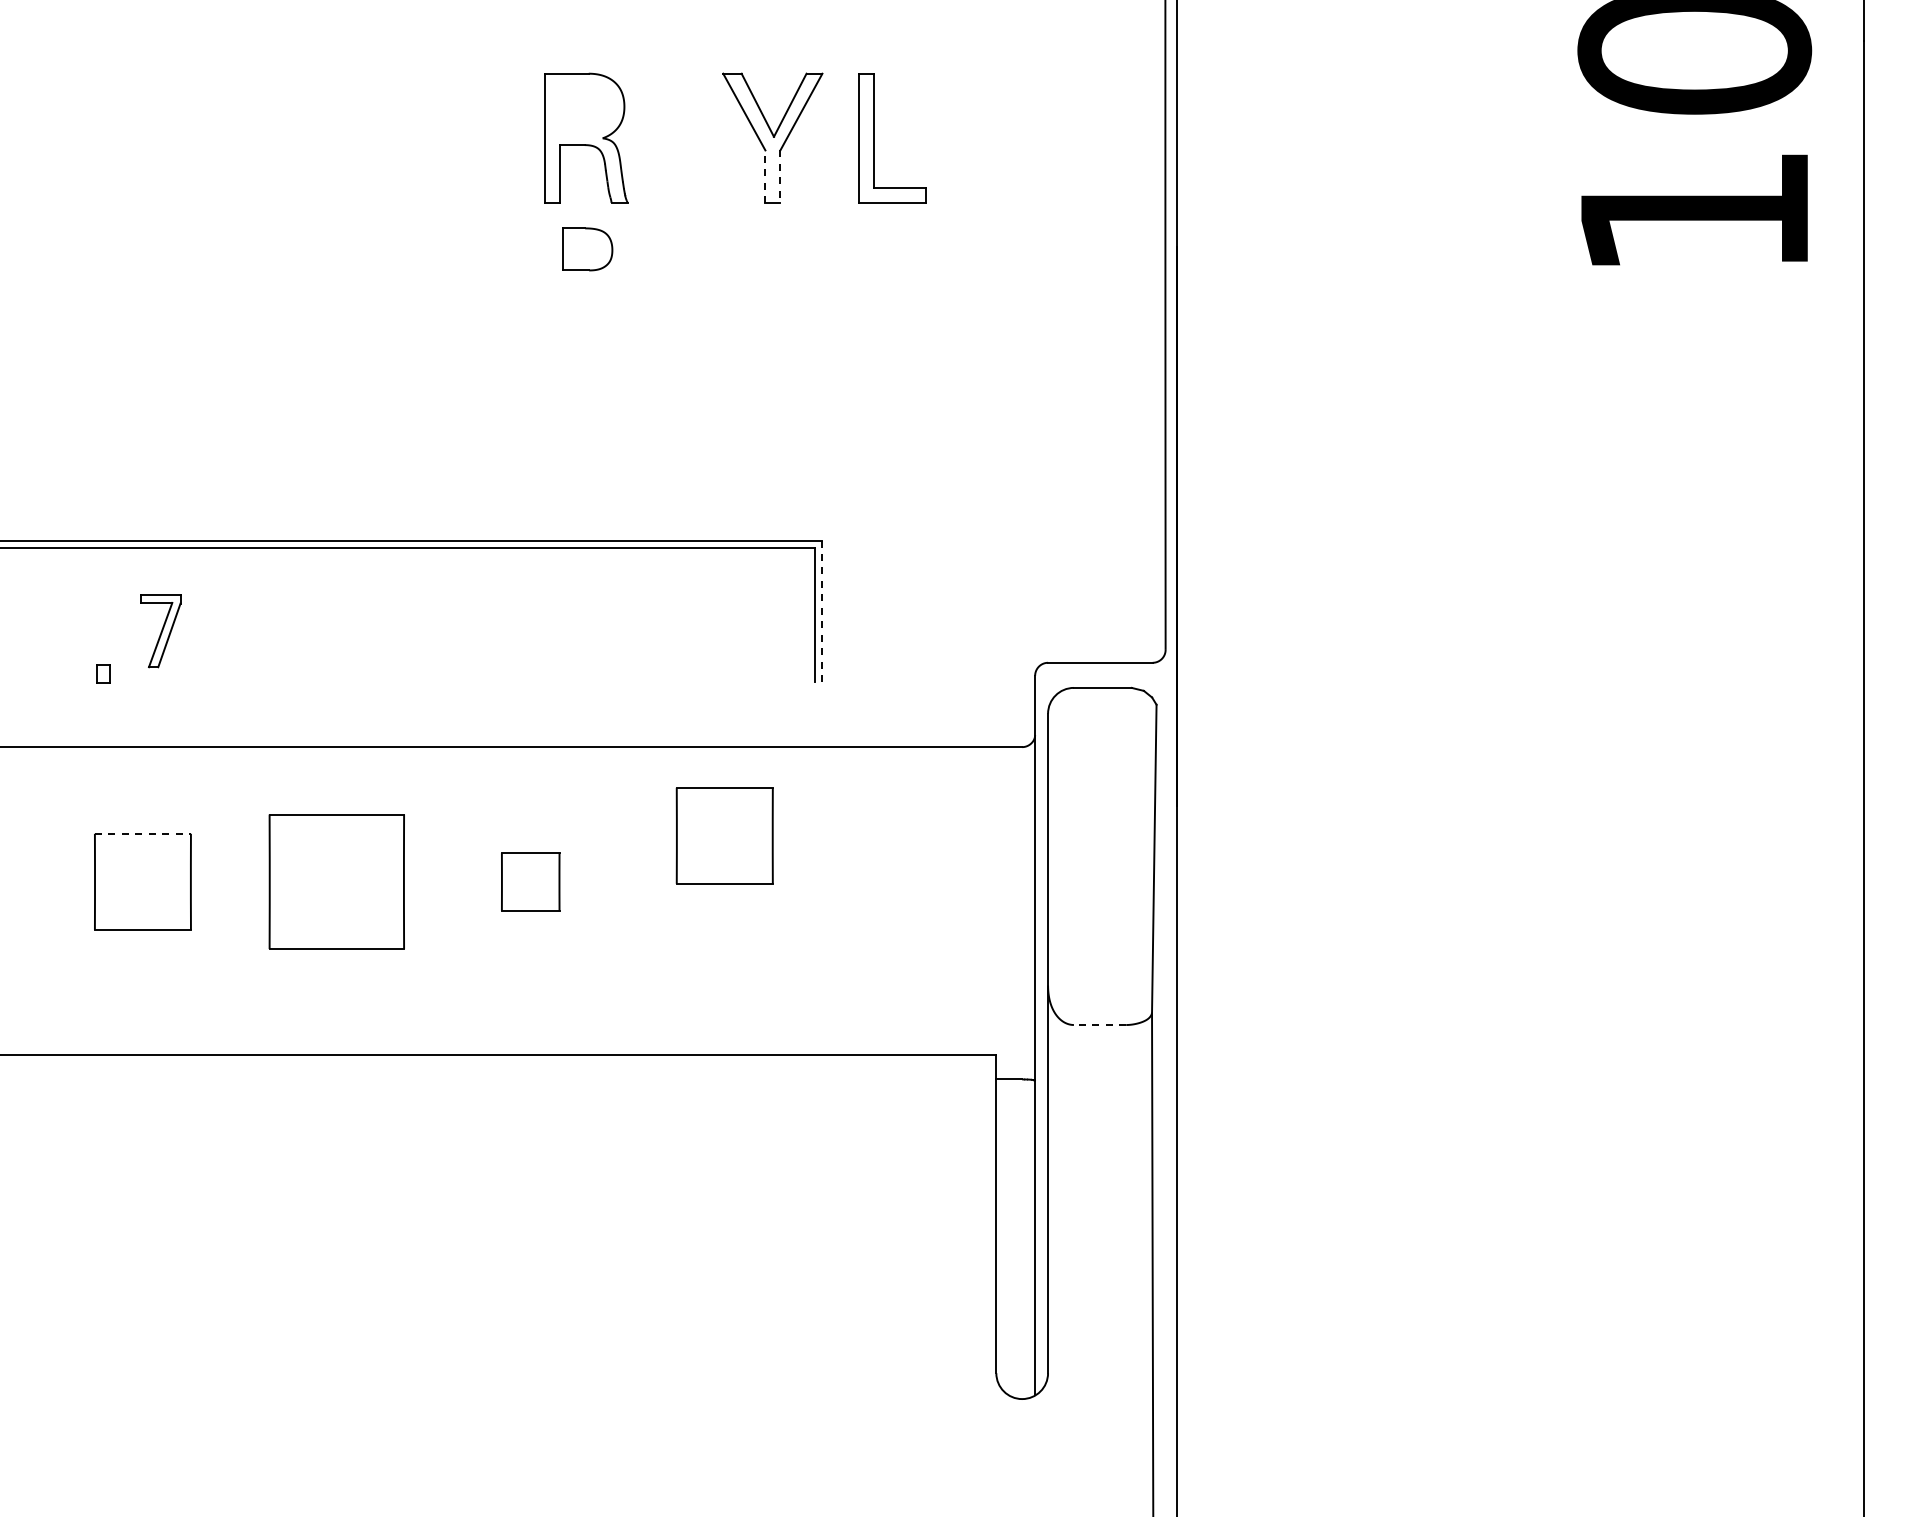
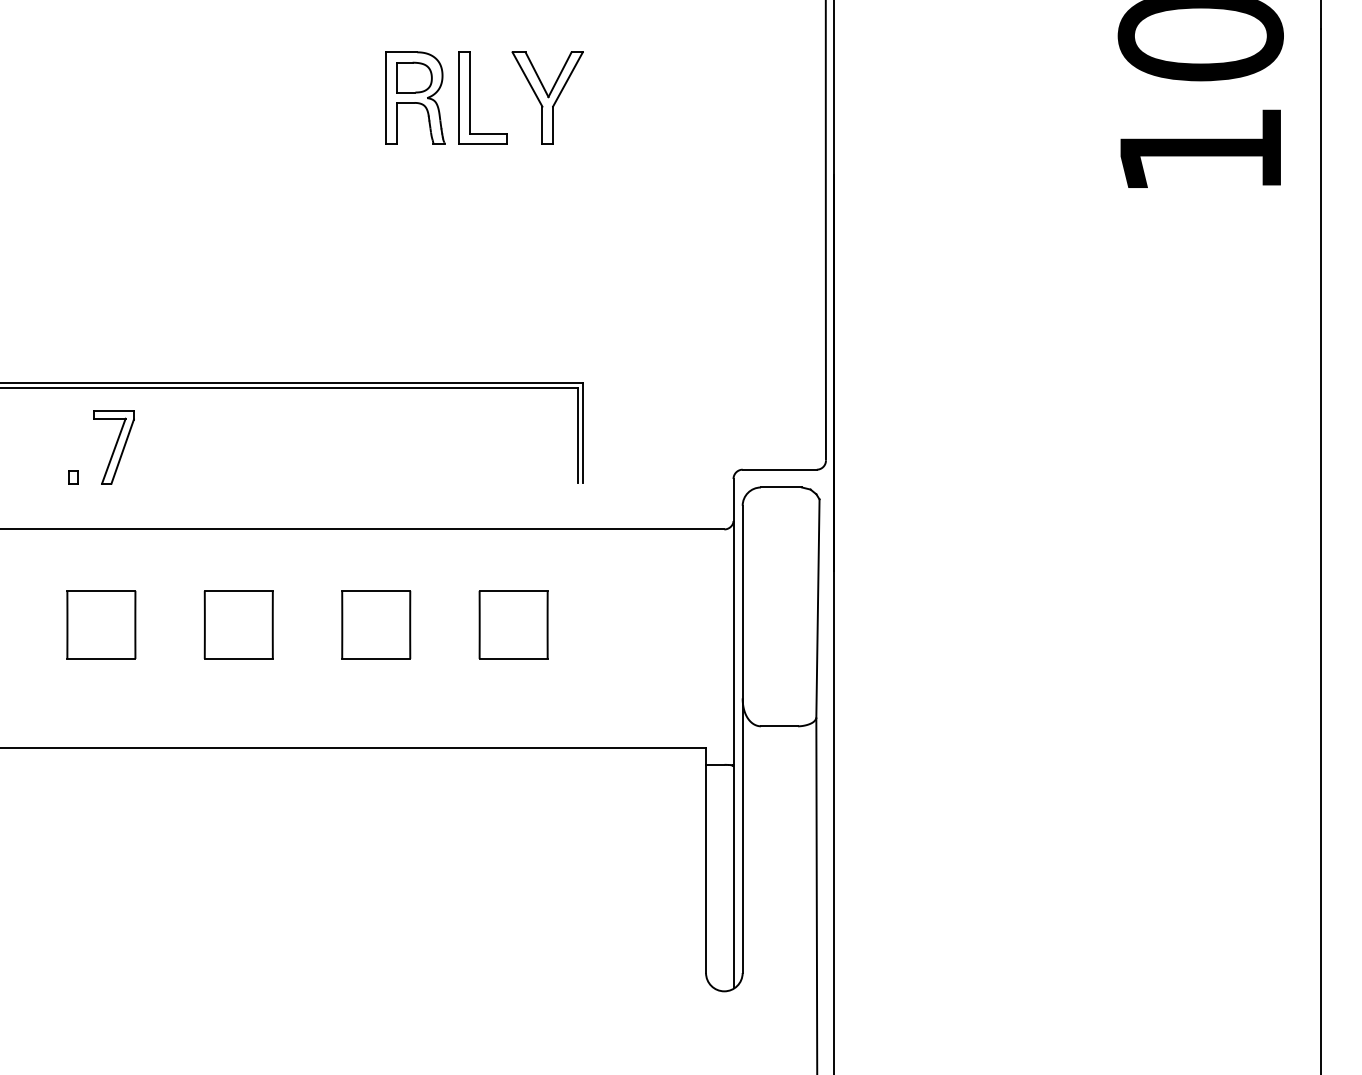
part: (874, 138) -> (470, 98), moved
line: (765, 176) -> (542, 125), dashed -> solid
line: (780, 177) -> (553, 125), dashed -> solid
part: (587, 249) -> (414, 77), moved
line: (822, 611) -> (582, 433), dashed -> solid
part: (160, 630) -> (113, 446), size x1.43
line: (143, 833) -> (101, 590), dashed -> solid
part: (724, 835) -> (513, 624), moved
part: (336, 881) -> (238, 624), size x0.71
part: (530, 881) -> (375, 624), size x1.67
line: (1099, 1025) -> (779, 726), dashed -> solid

